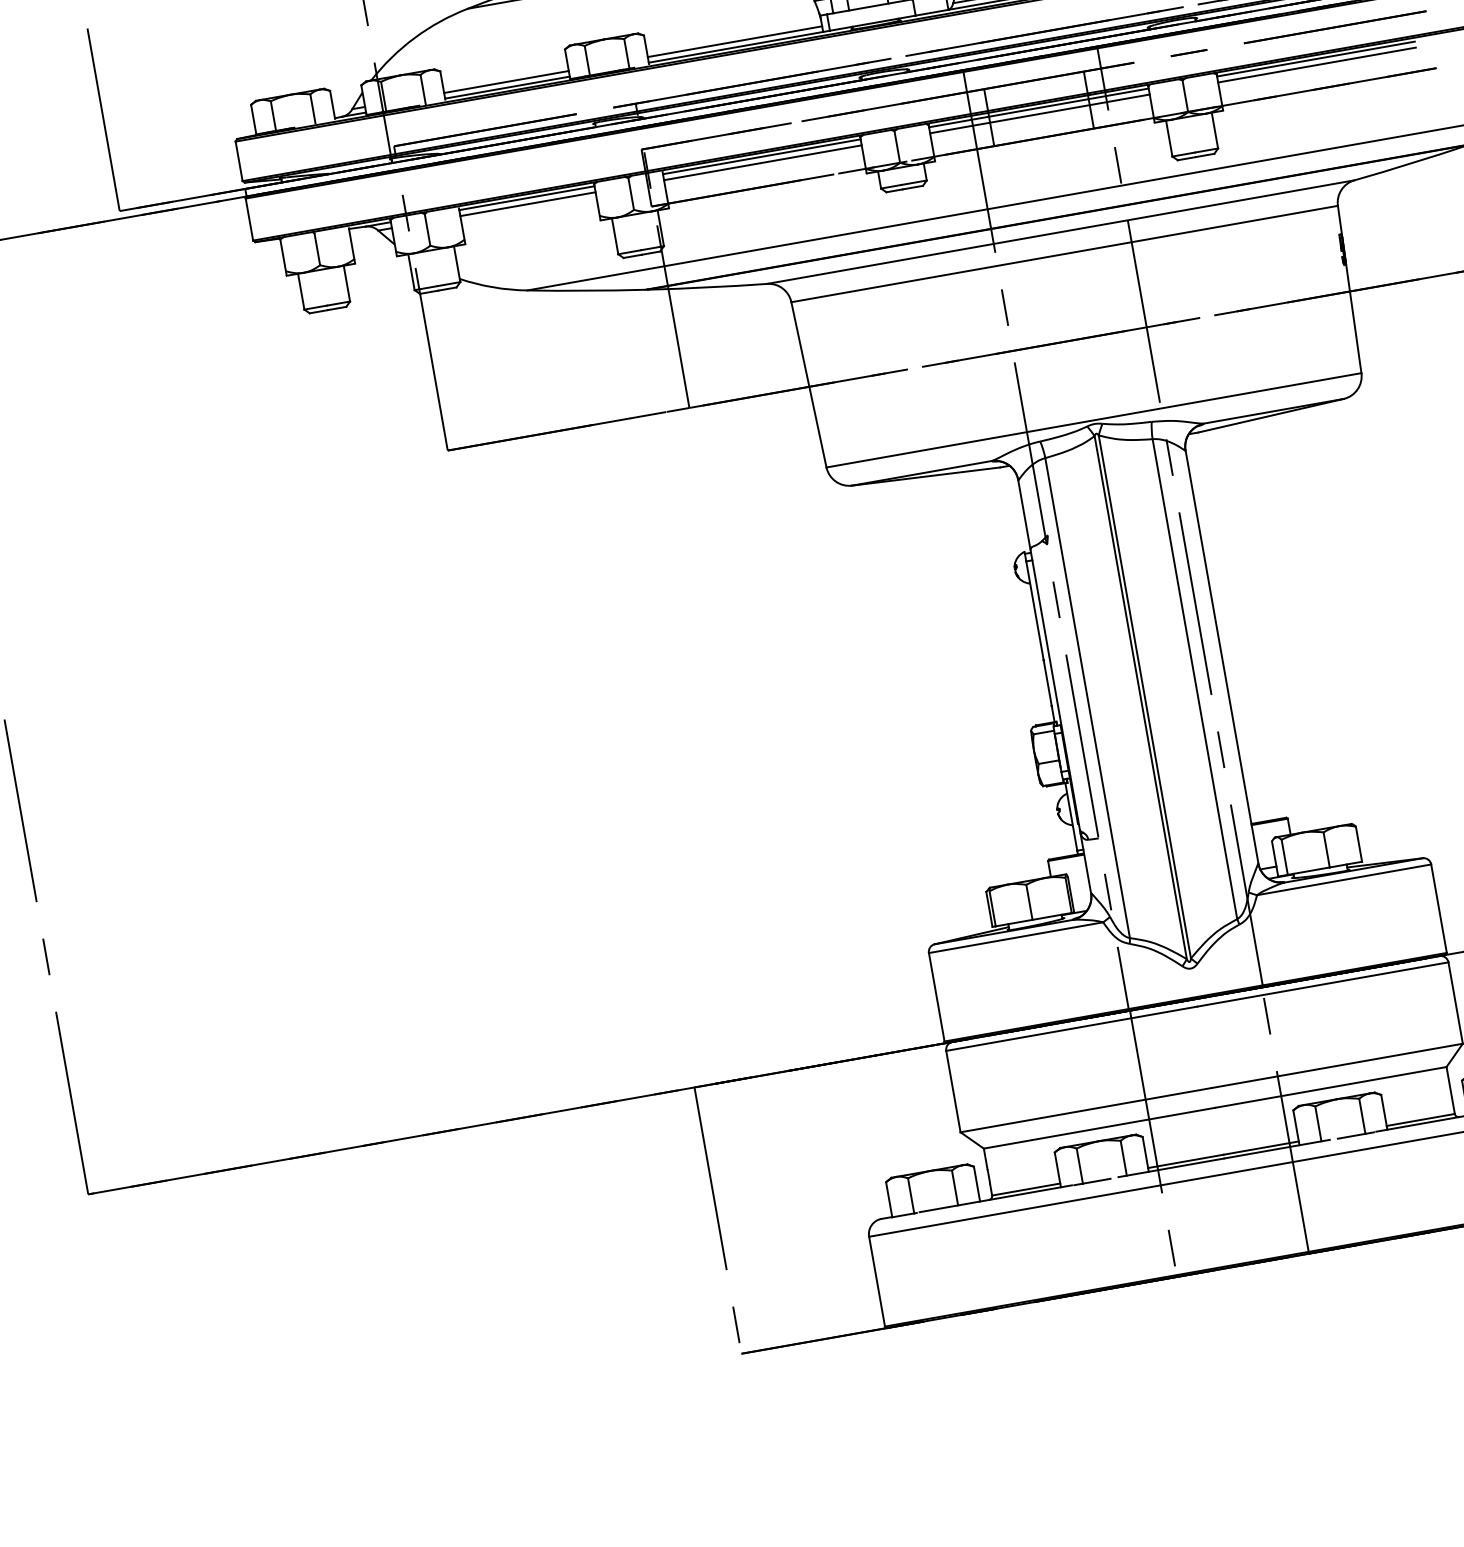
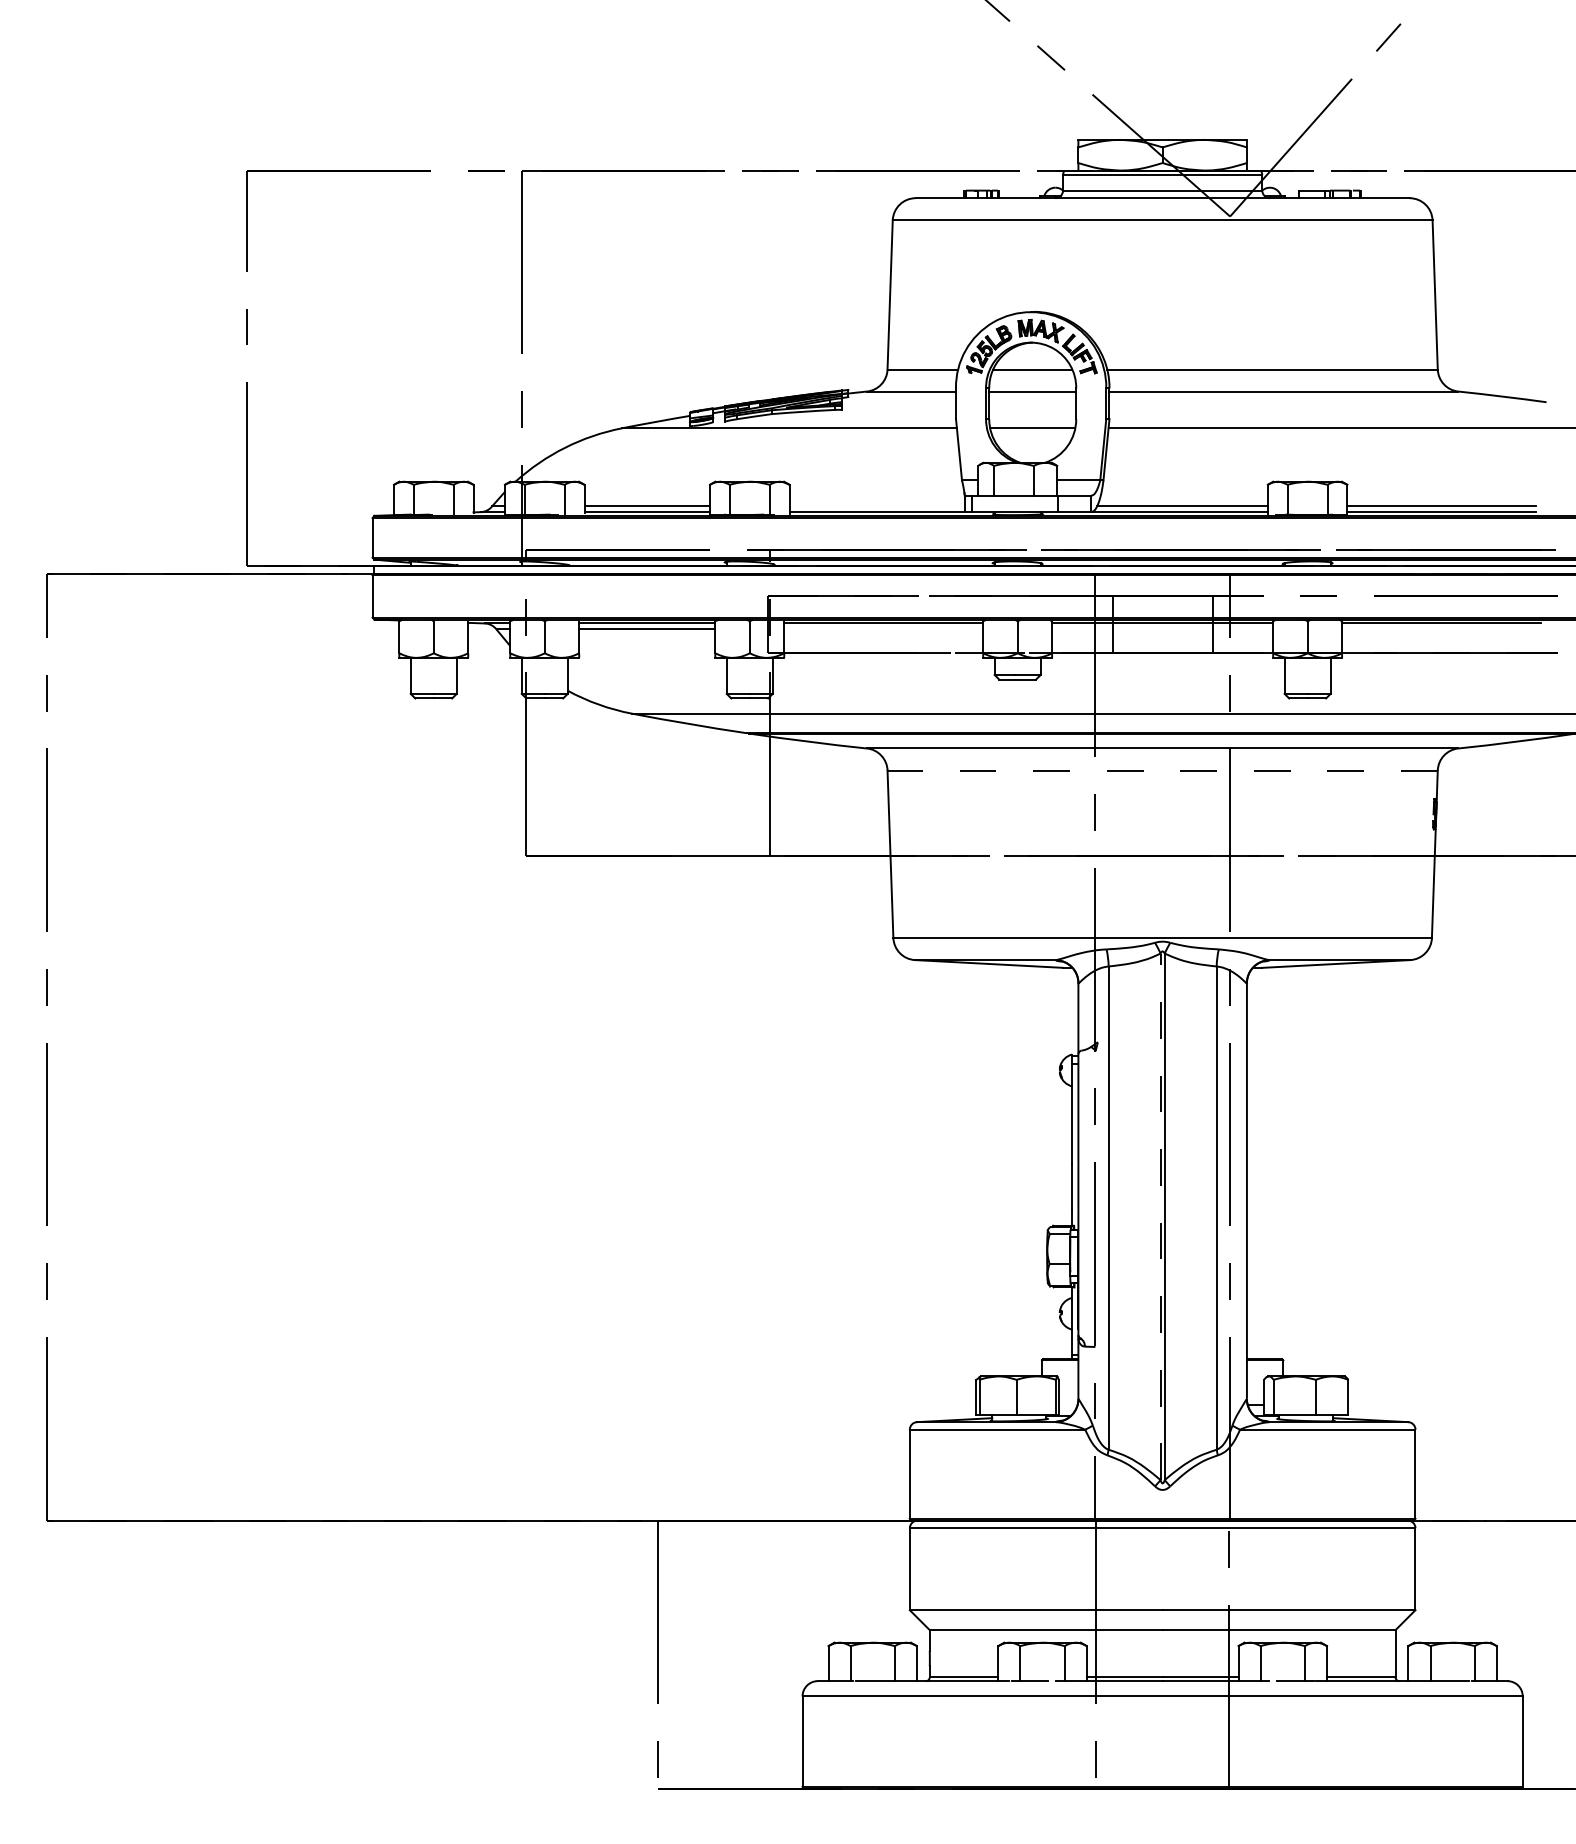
line: (735, 41) -> (877, 506), removed
line: (1316, 65) -> (1441, 629), removed
line: (1039, 113) -> (1162, 629), removed
line: (762, 162) -> (883, 629), removed
line: (1064, 254) -> (1162, 770), solid -> dashed
line: (1140, 697) -> (1160, 1216), solid -> dashed

